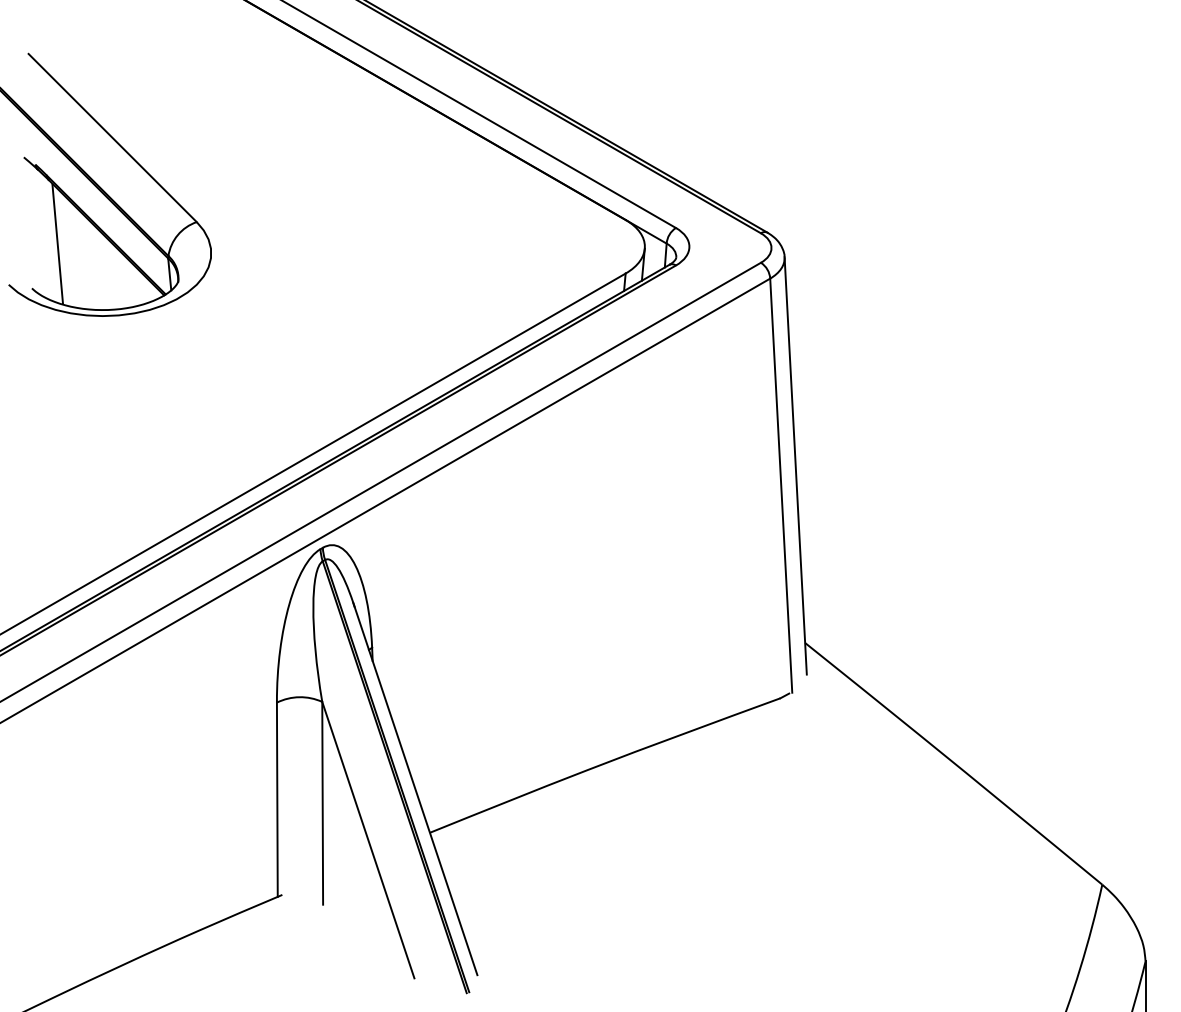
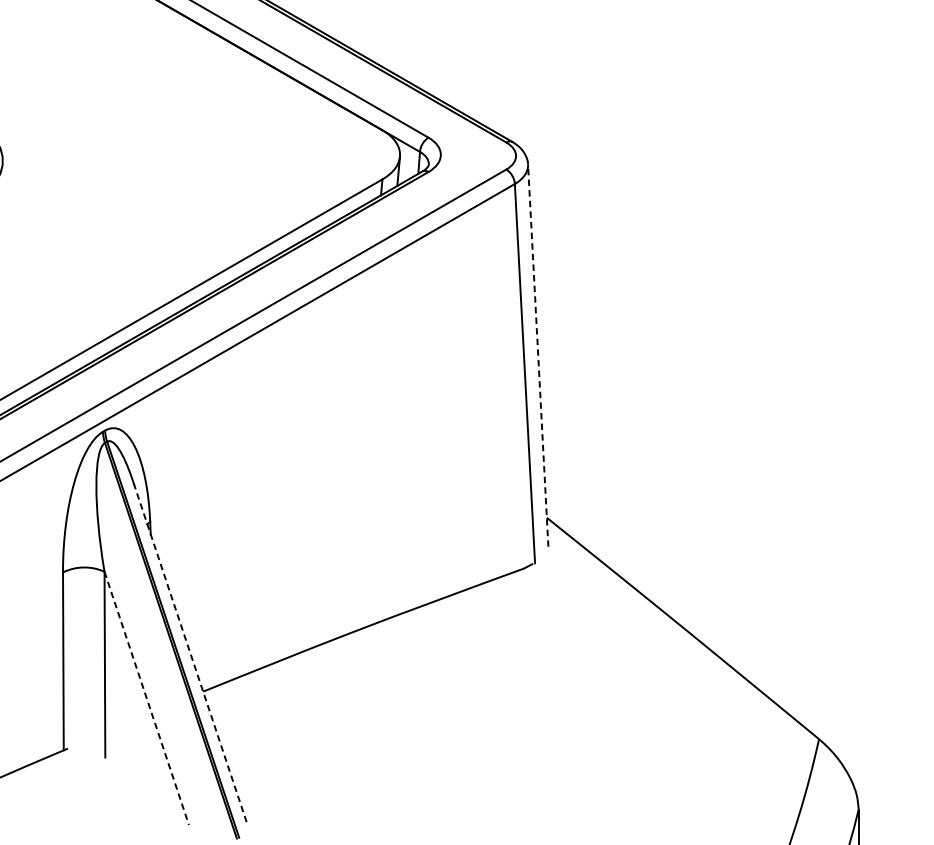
line: (795, 466) -> (538, 356), solid -> dashed
line: (415, 788) -> (189, 651), solid -> dashed
line: (368, 840) -> (146, 698), solid -> dashed

